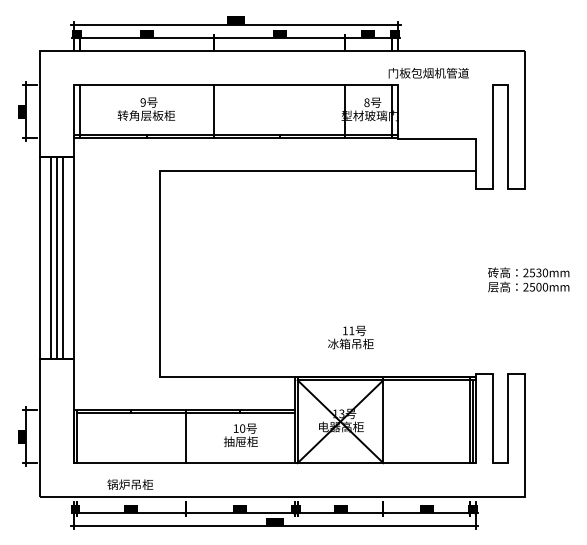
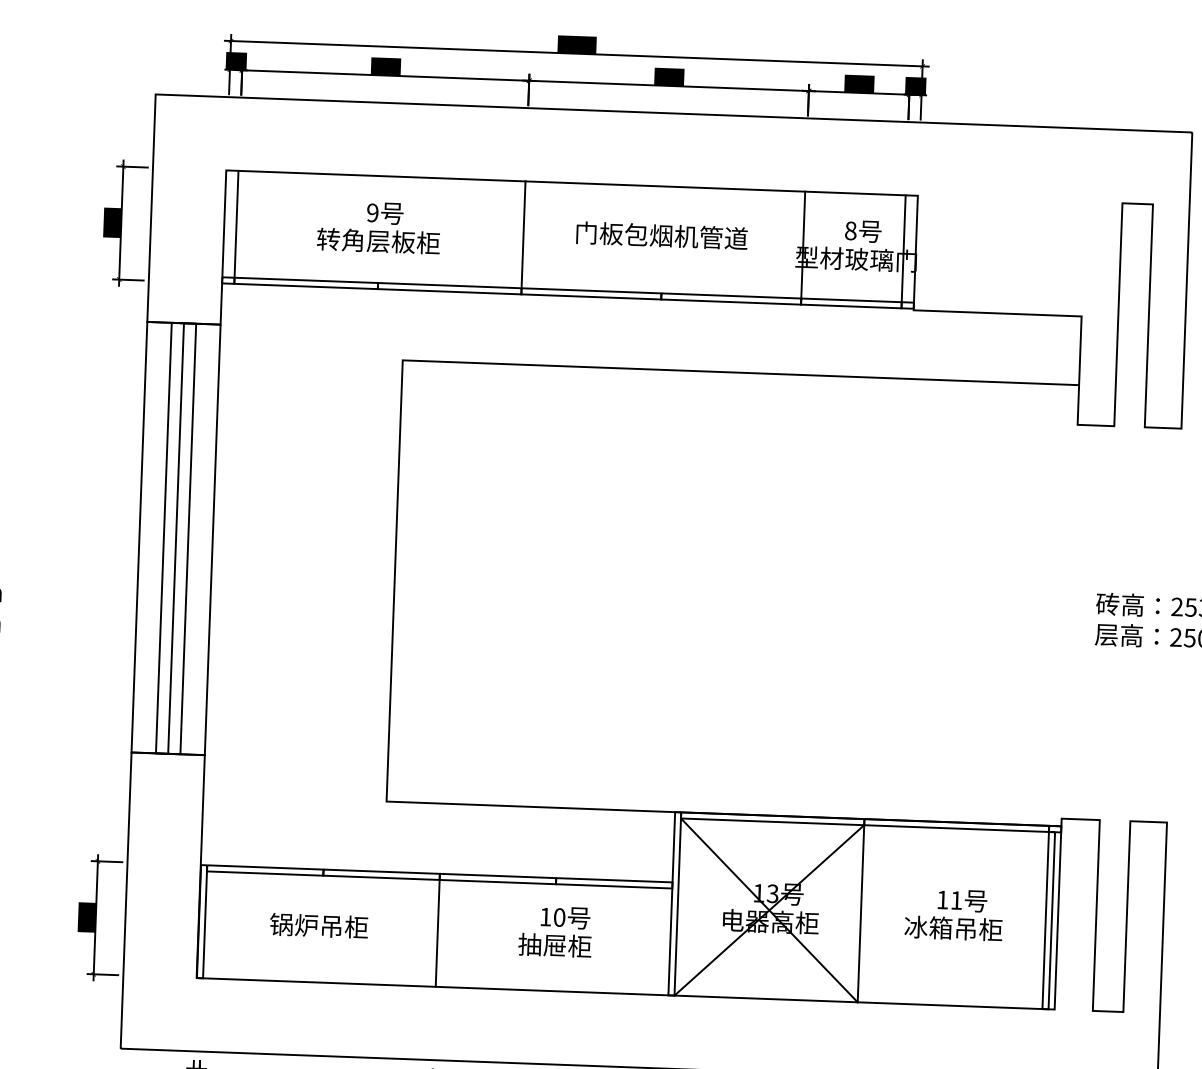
text: (428, 72) -> (661, 234), moved
text: (350, 337) -> (953, 914), moved
text: (130, 484) -> (319, 925), moved

